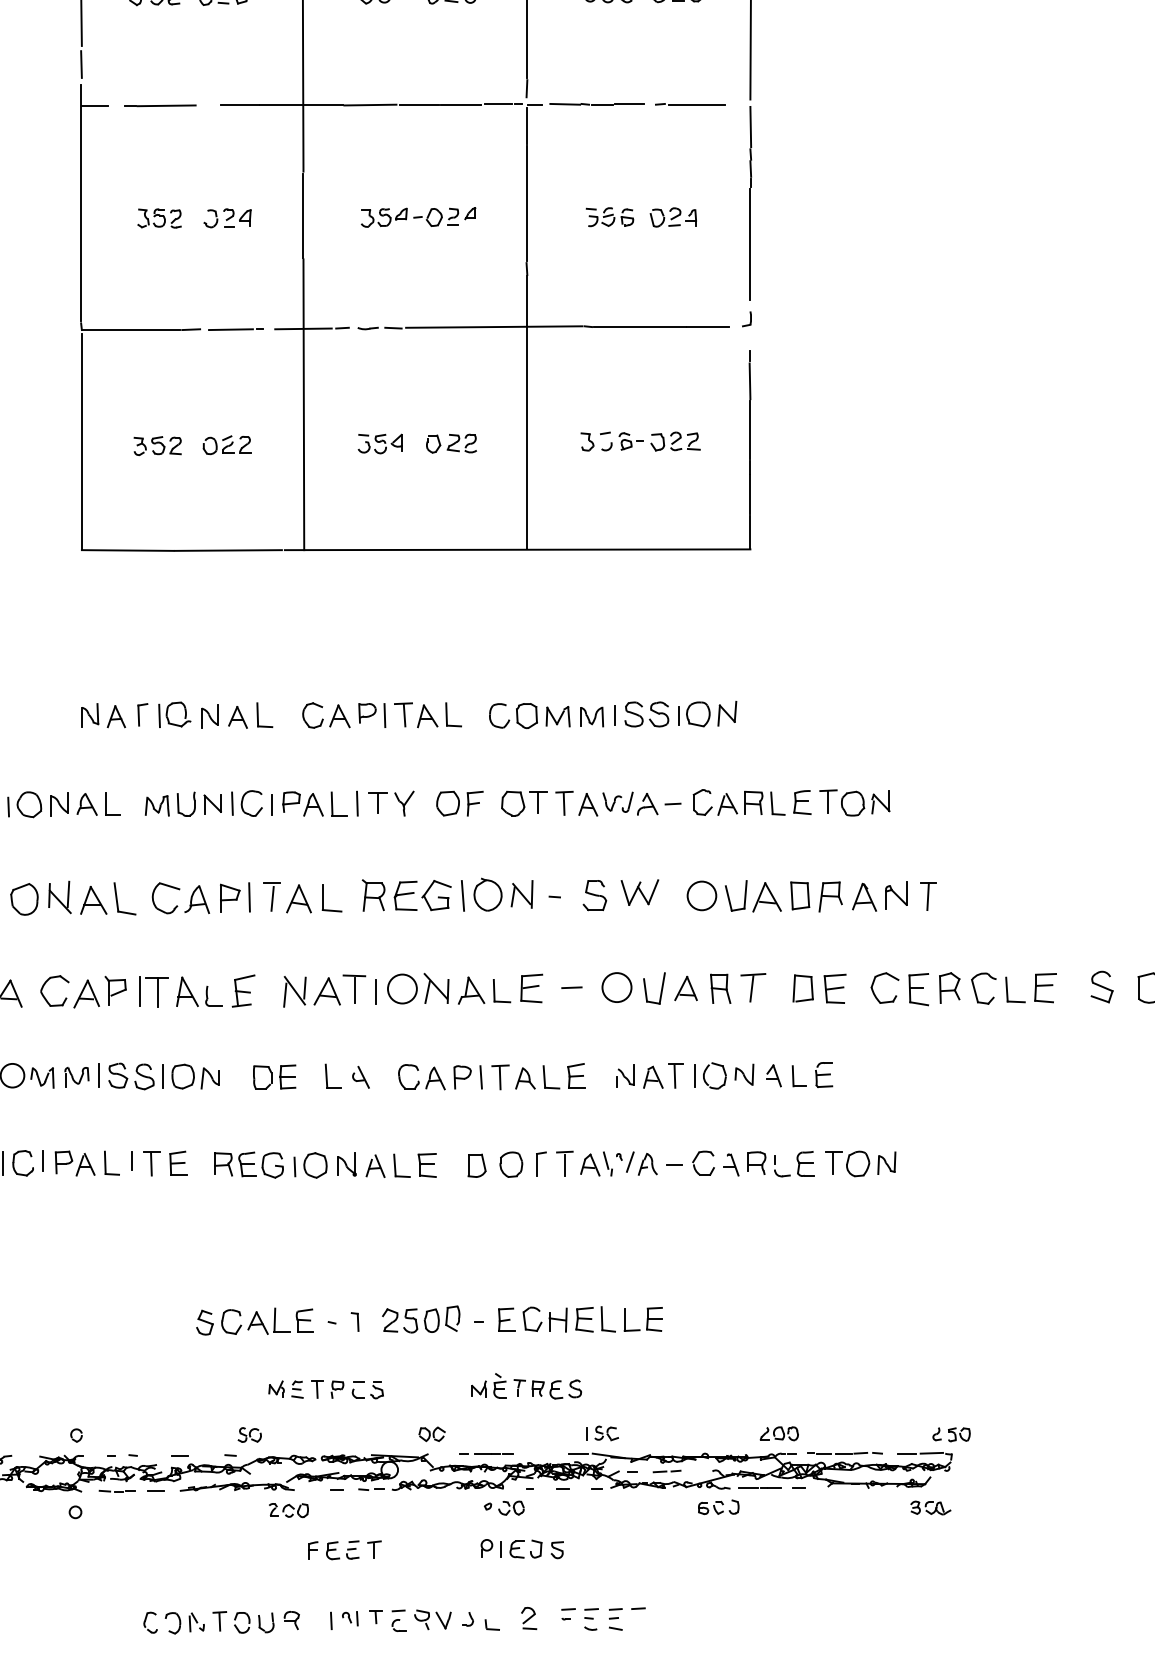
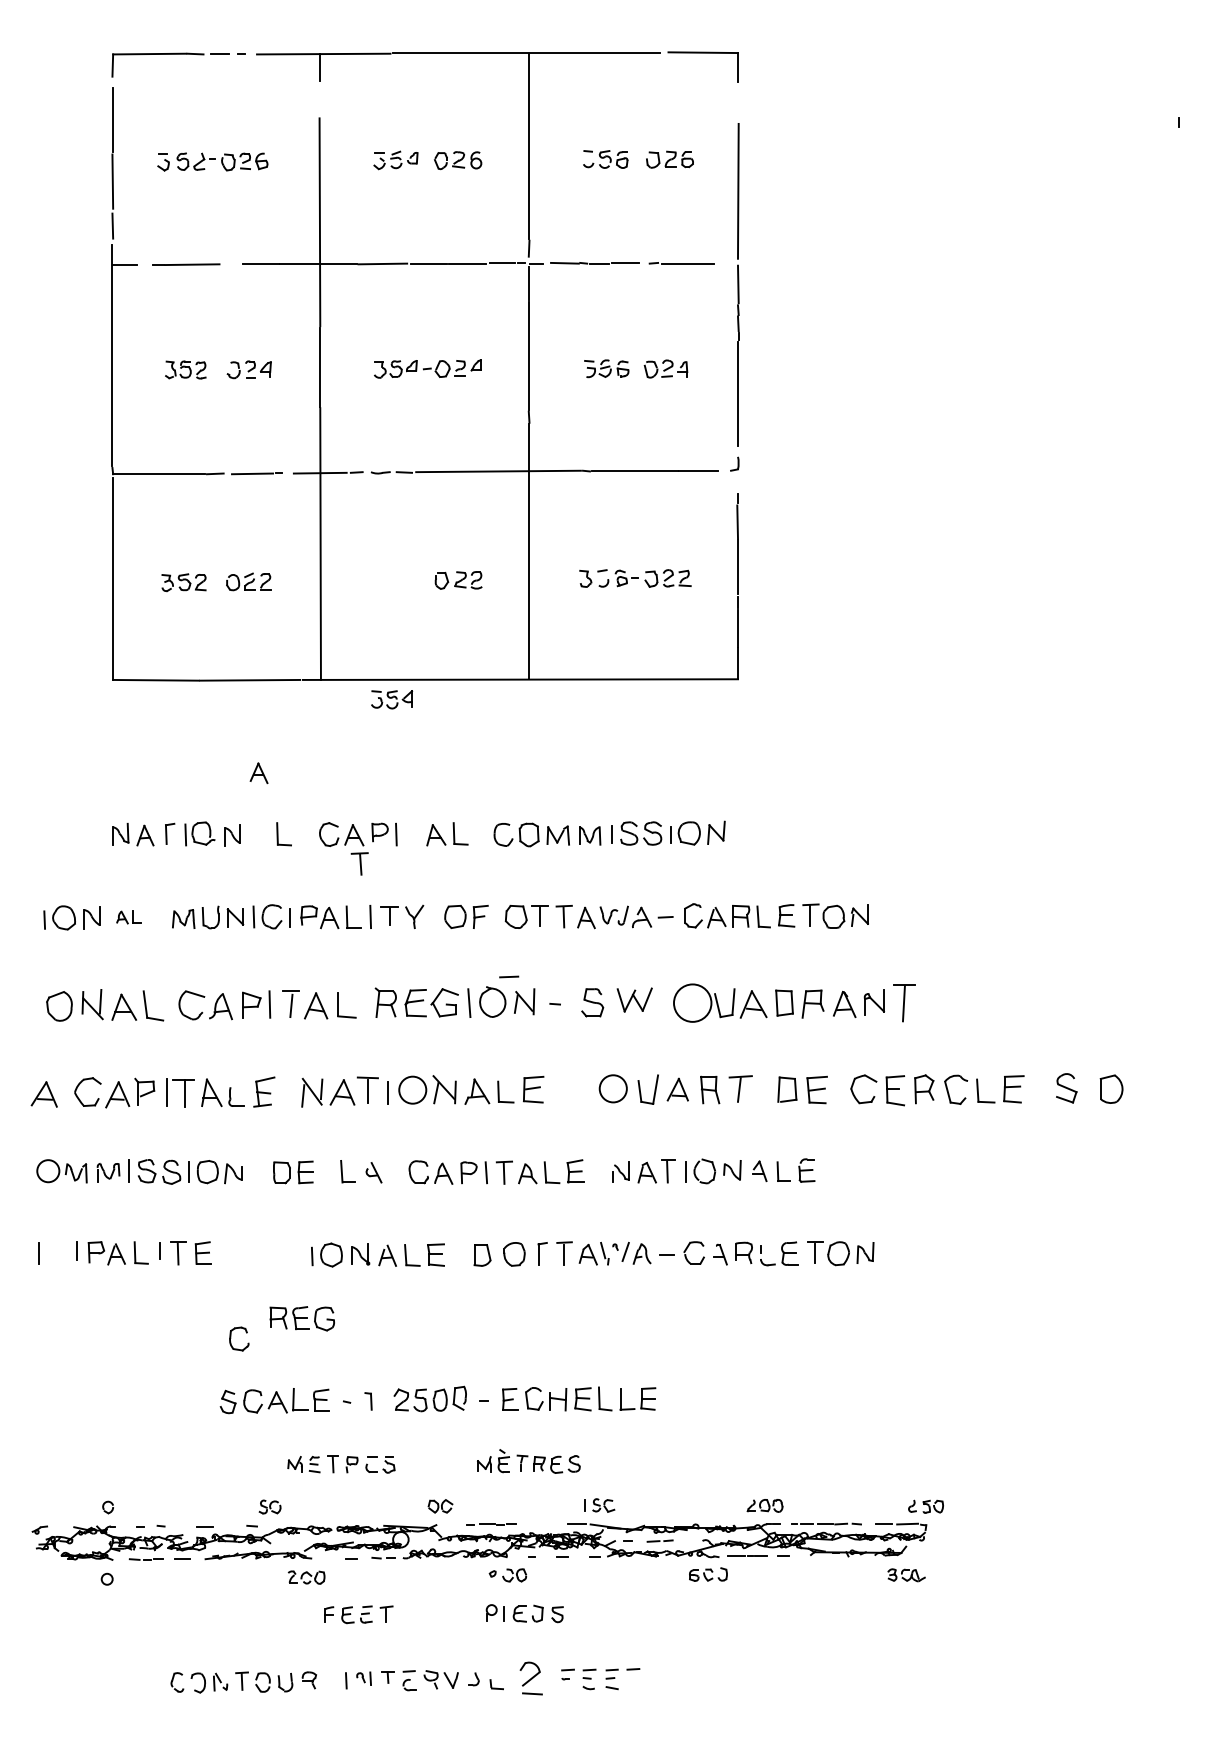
part: (380, 443) -> (392, 699), moved
part: (403, 714) -> (359, 863), moved
part: (237, 717) -> (258, 773), moved
part: (98, 804) -> (128, 917), size x0.6
circle: (701, 895) -> (692, 1002), size x1.4
part: (928, 896) -> (904, 1003), size x1.4
line: (572, 987) -> (509, 976), moved
part: (14, 1162) -> (231, 1338), moved
part: (248, 1164) -> (301, 1318), moved
part: (528, 1618) -> (530, 1678), size x1.6

